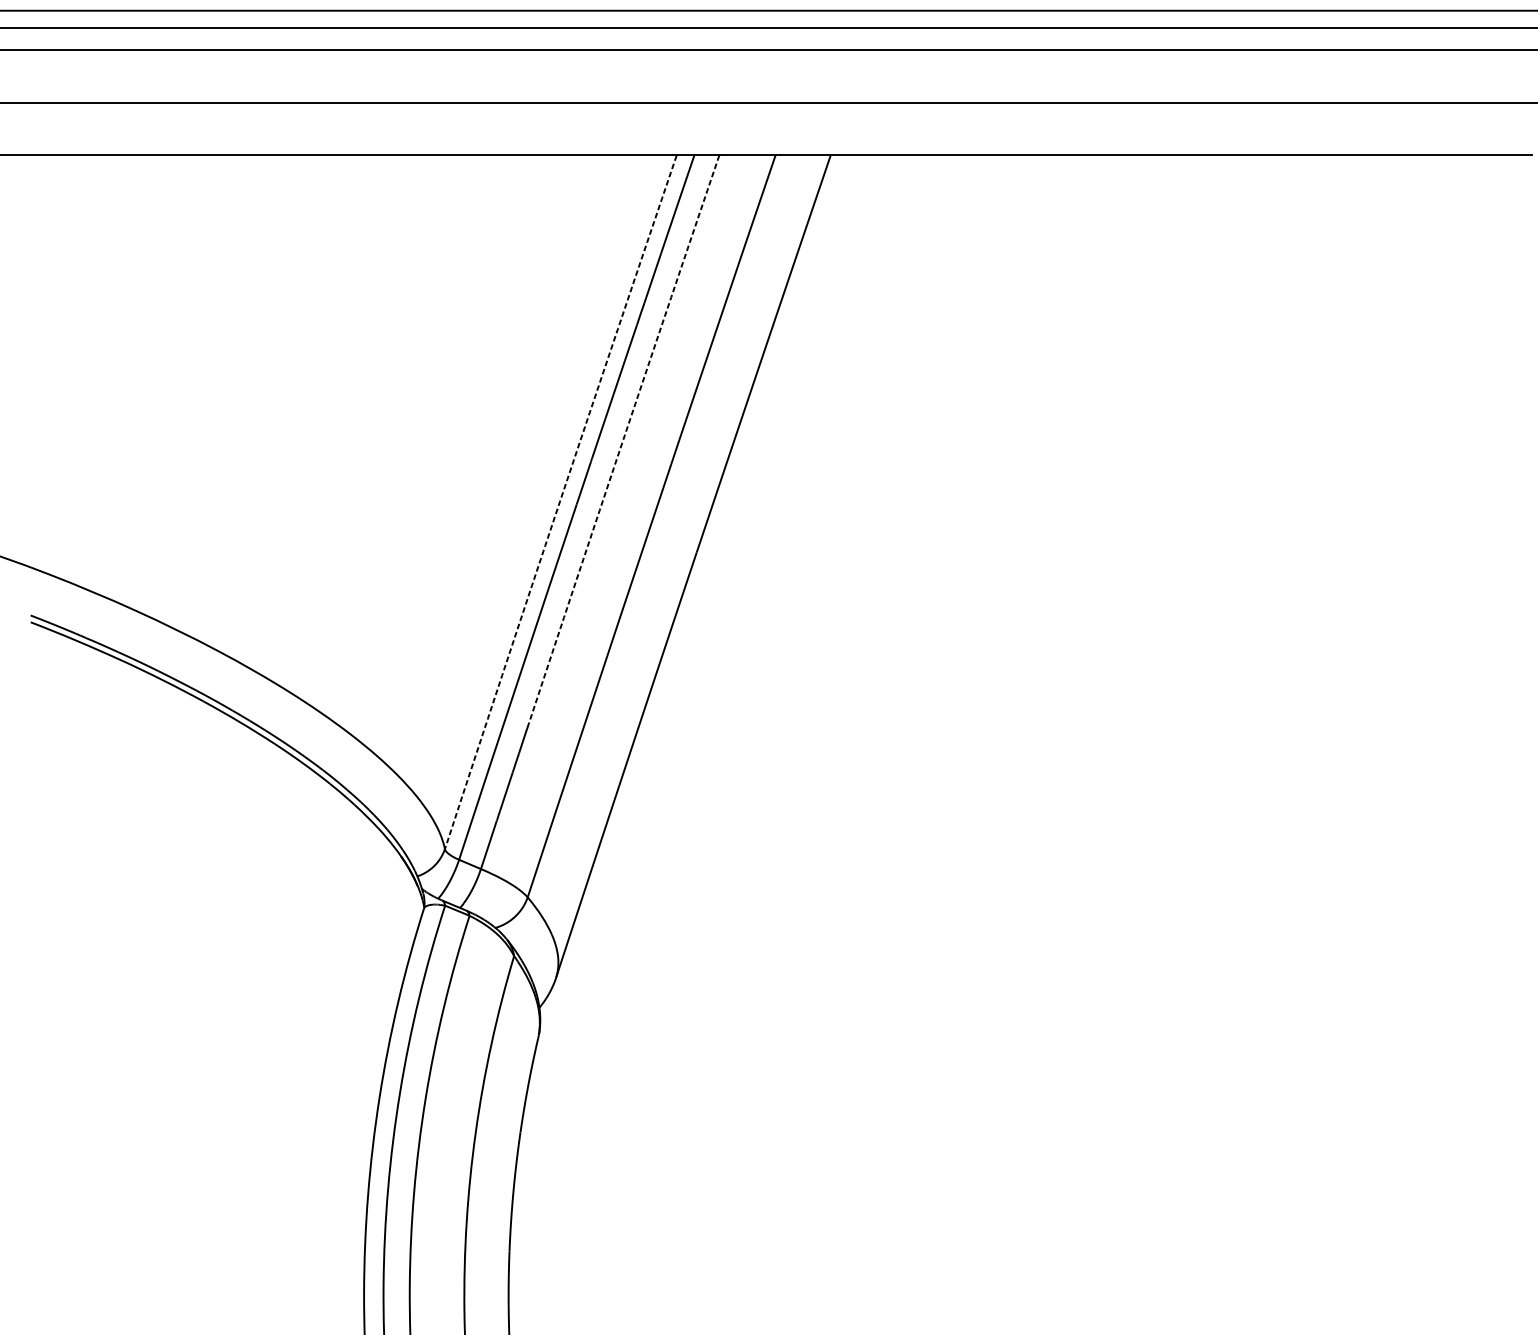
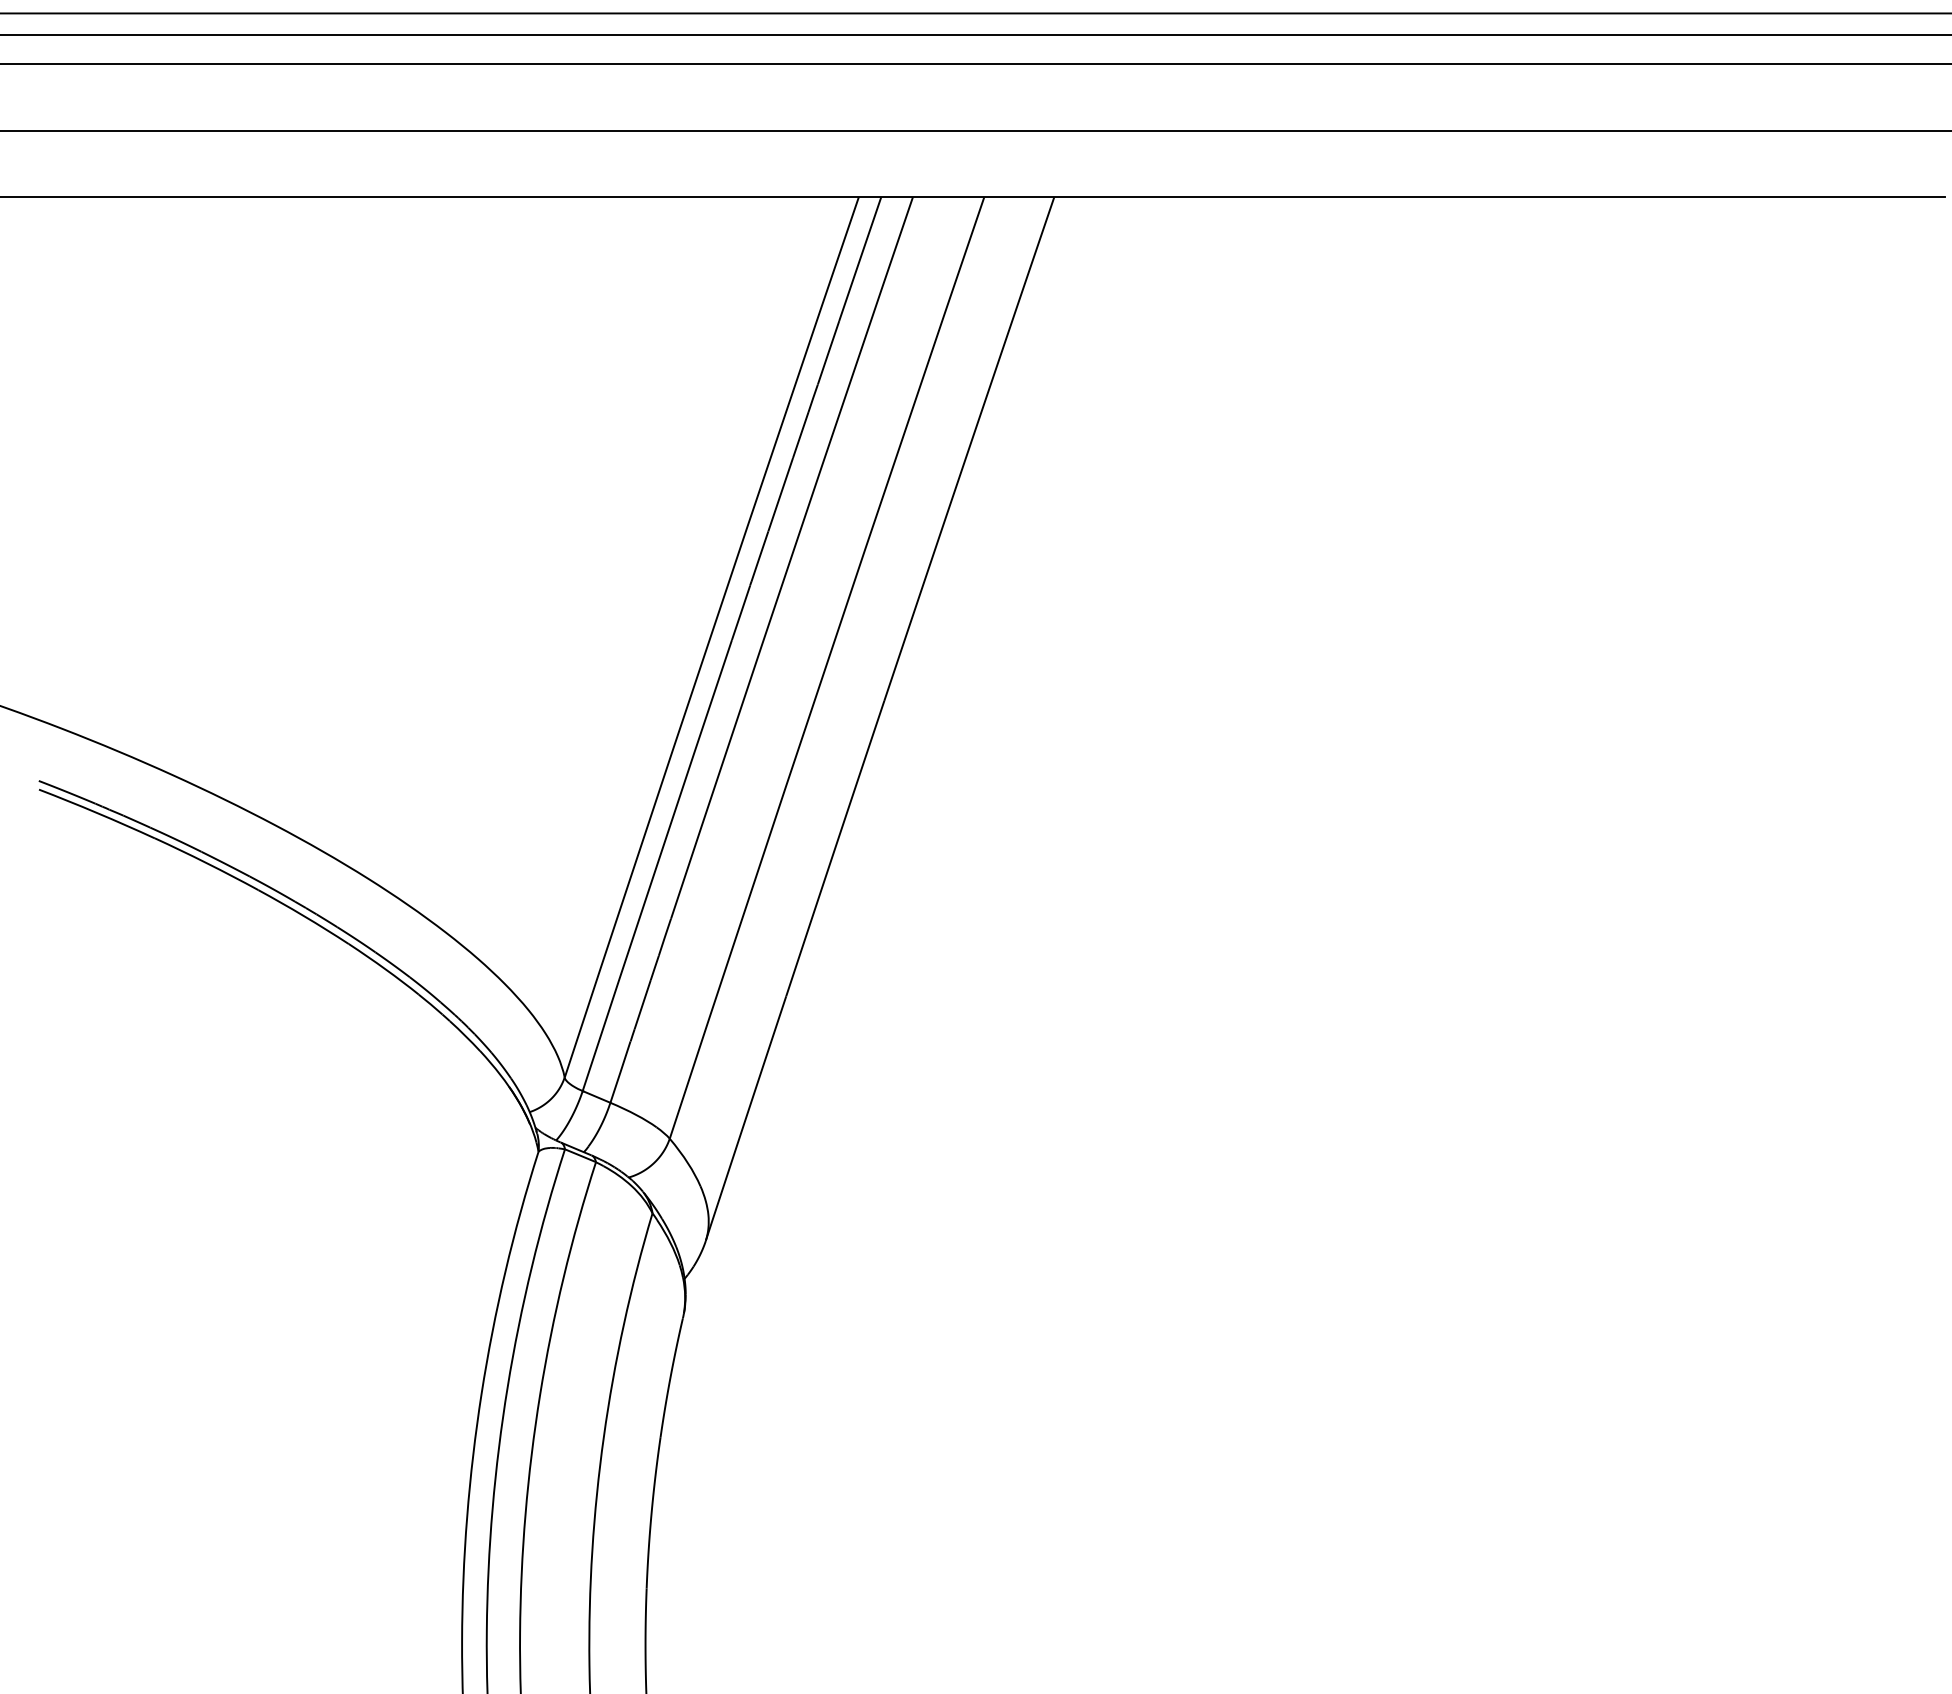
arc: (623, 439) -> (791, 557), dashed -> solid
arc: (559, 502) -> (710, 637), dashed -> solid

